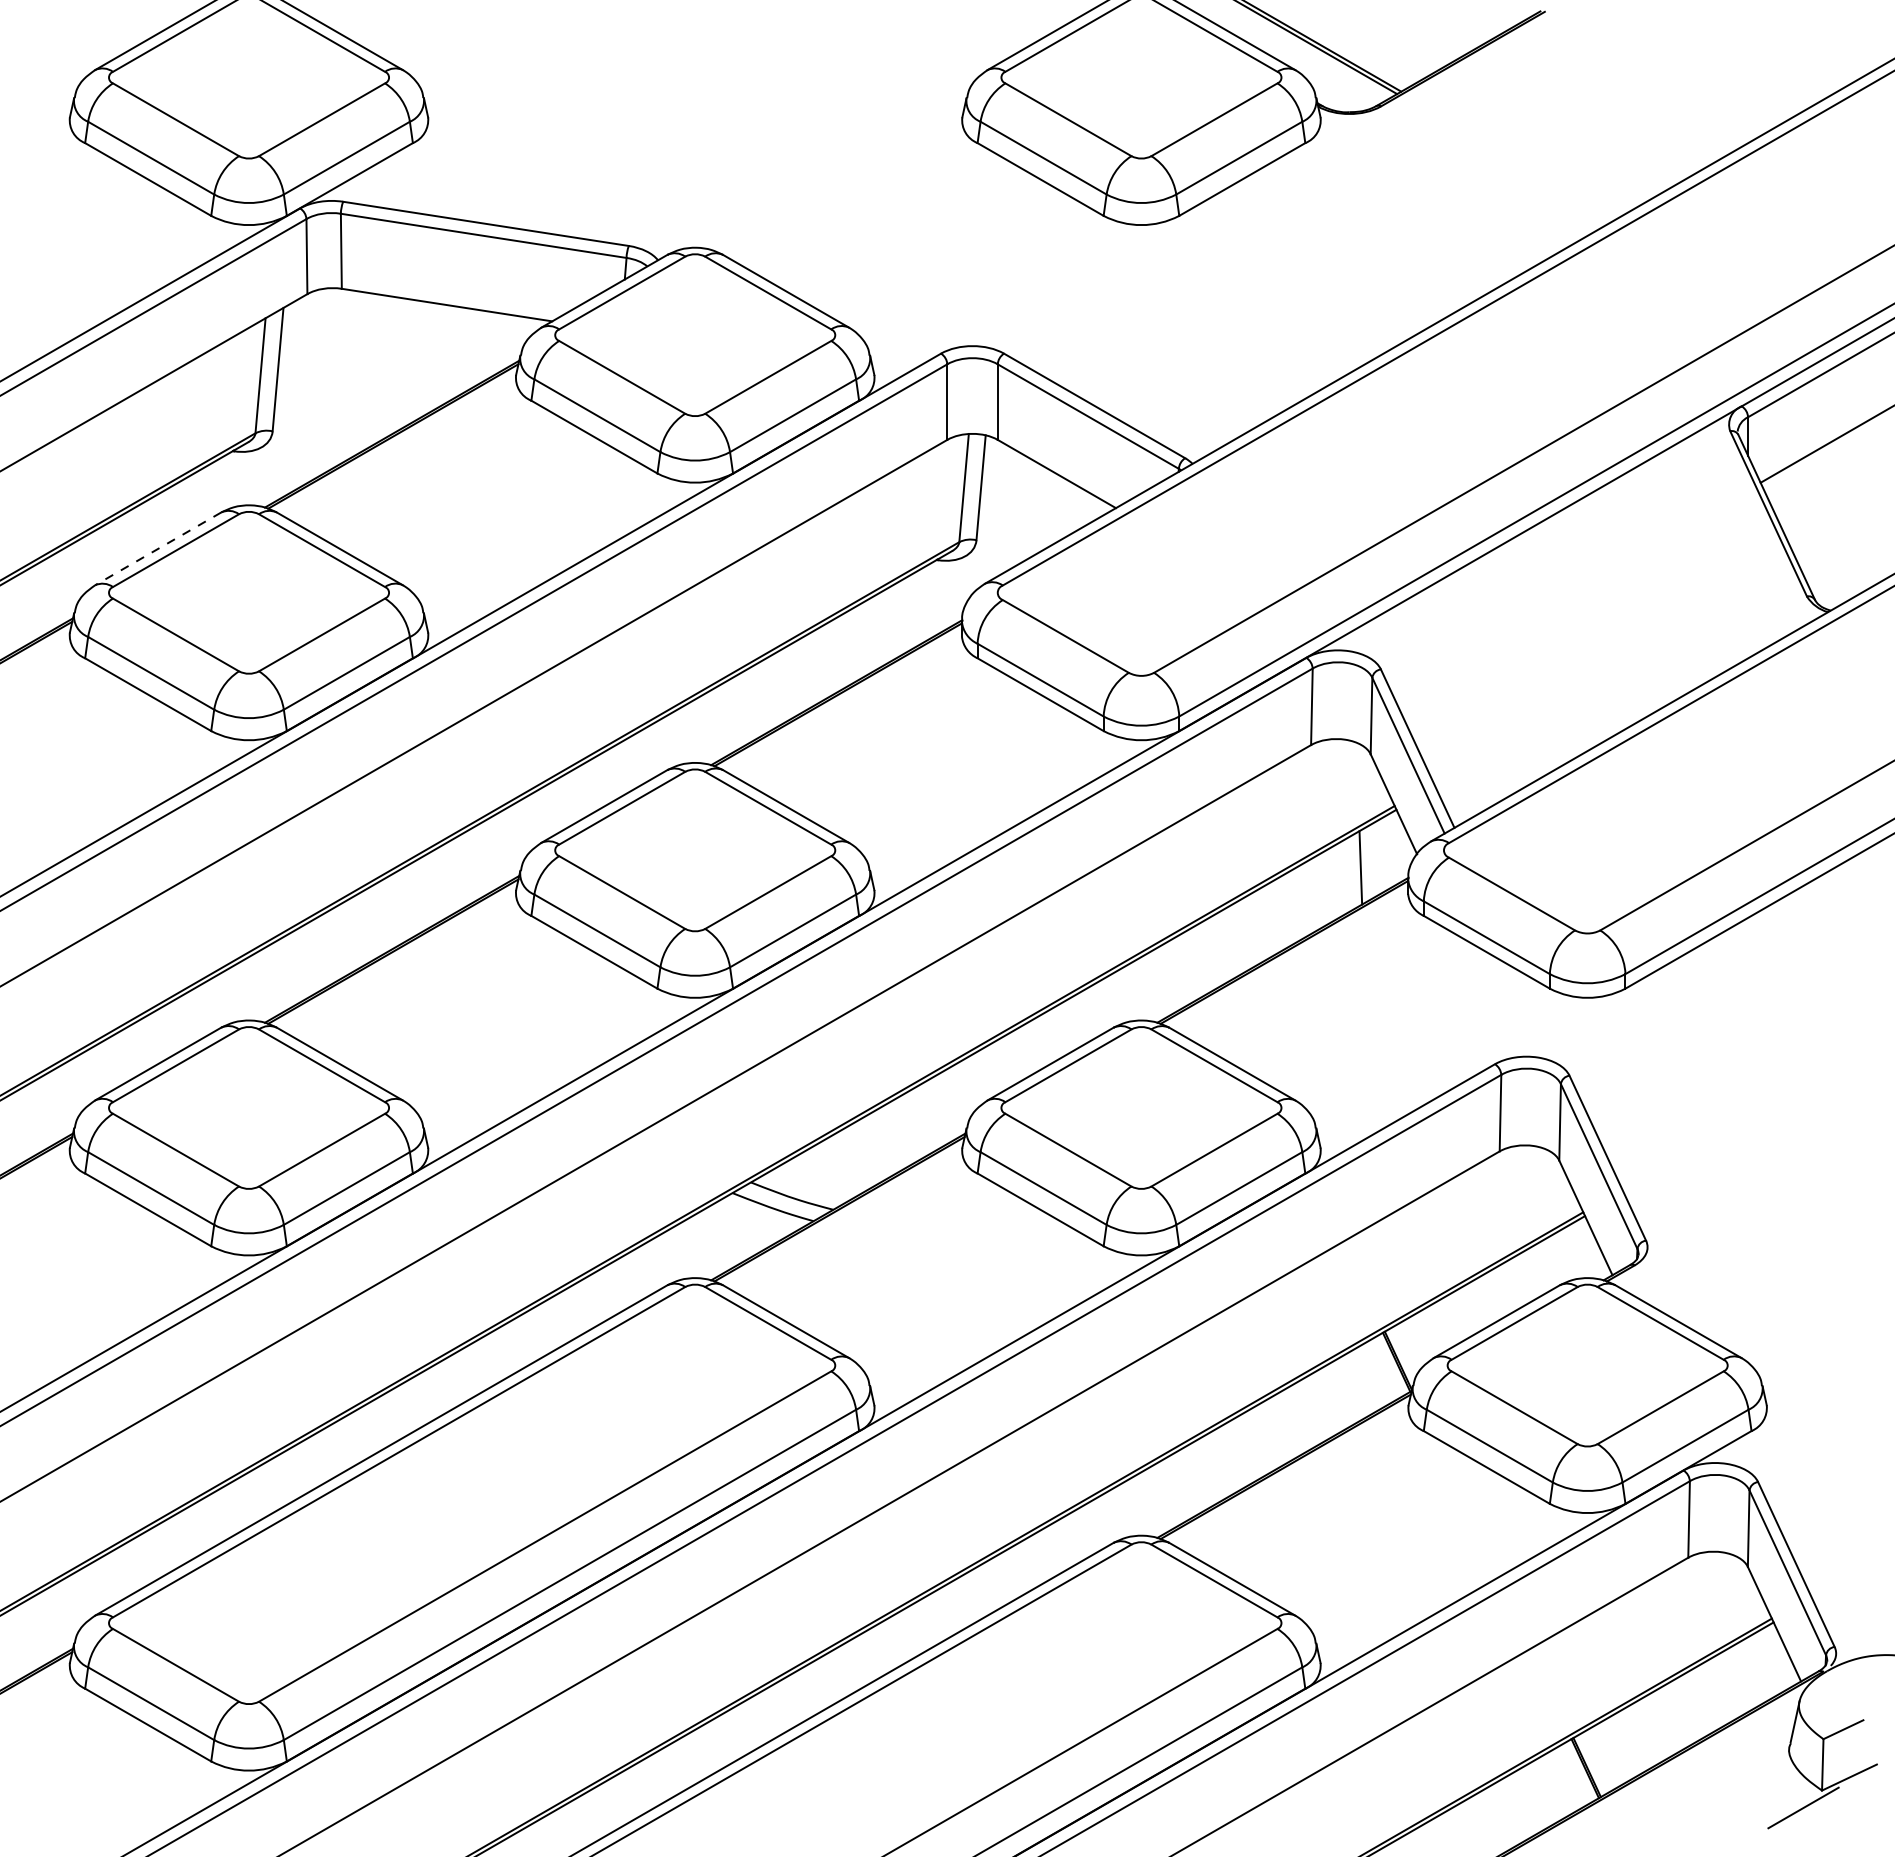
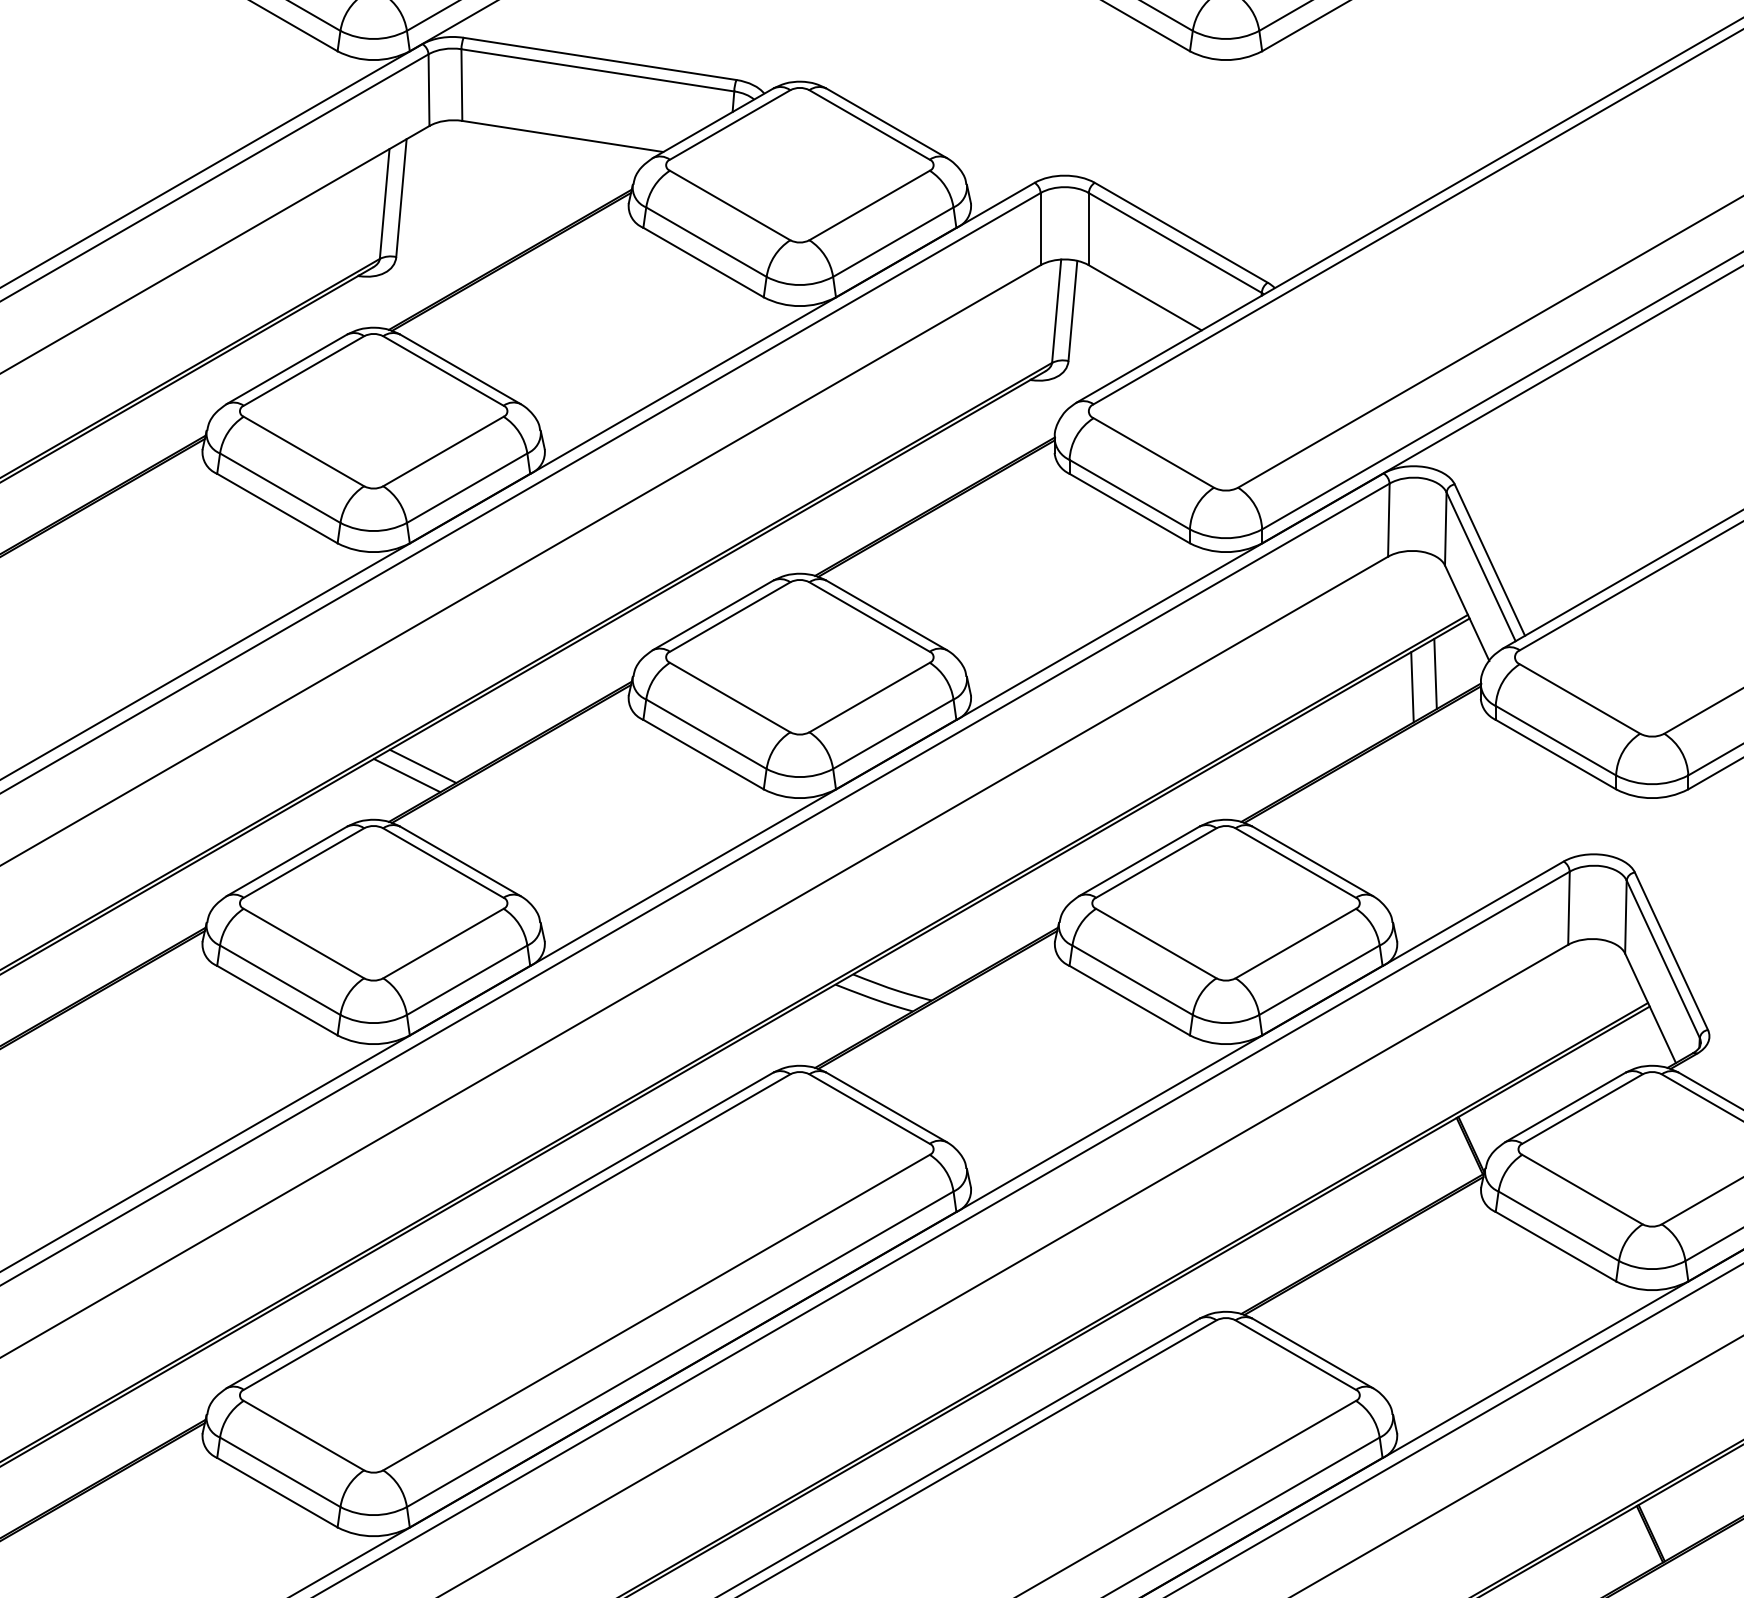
line: (158, 548) -> (287, 368), dashed -> solid
line: (1336, 881) -> (1412, 687), added
line: (300, 964) -> (422, 766), added
line: (283, 973) -> (406, 774), added

